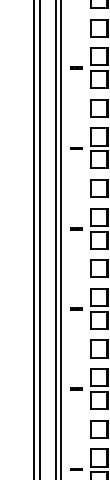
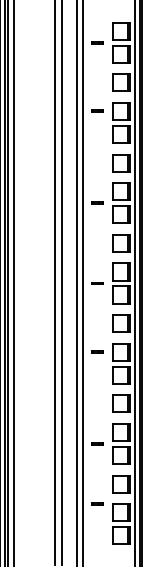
part: (75, 67) -> (97, 110), moved
part: (75, 308) -> (97, 351), moved
part: (75, 468) -> (97, 503), moved

